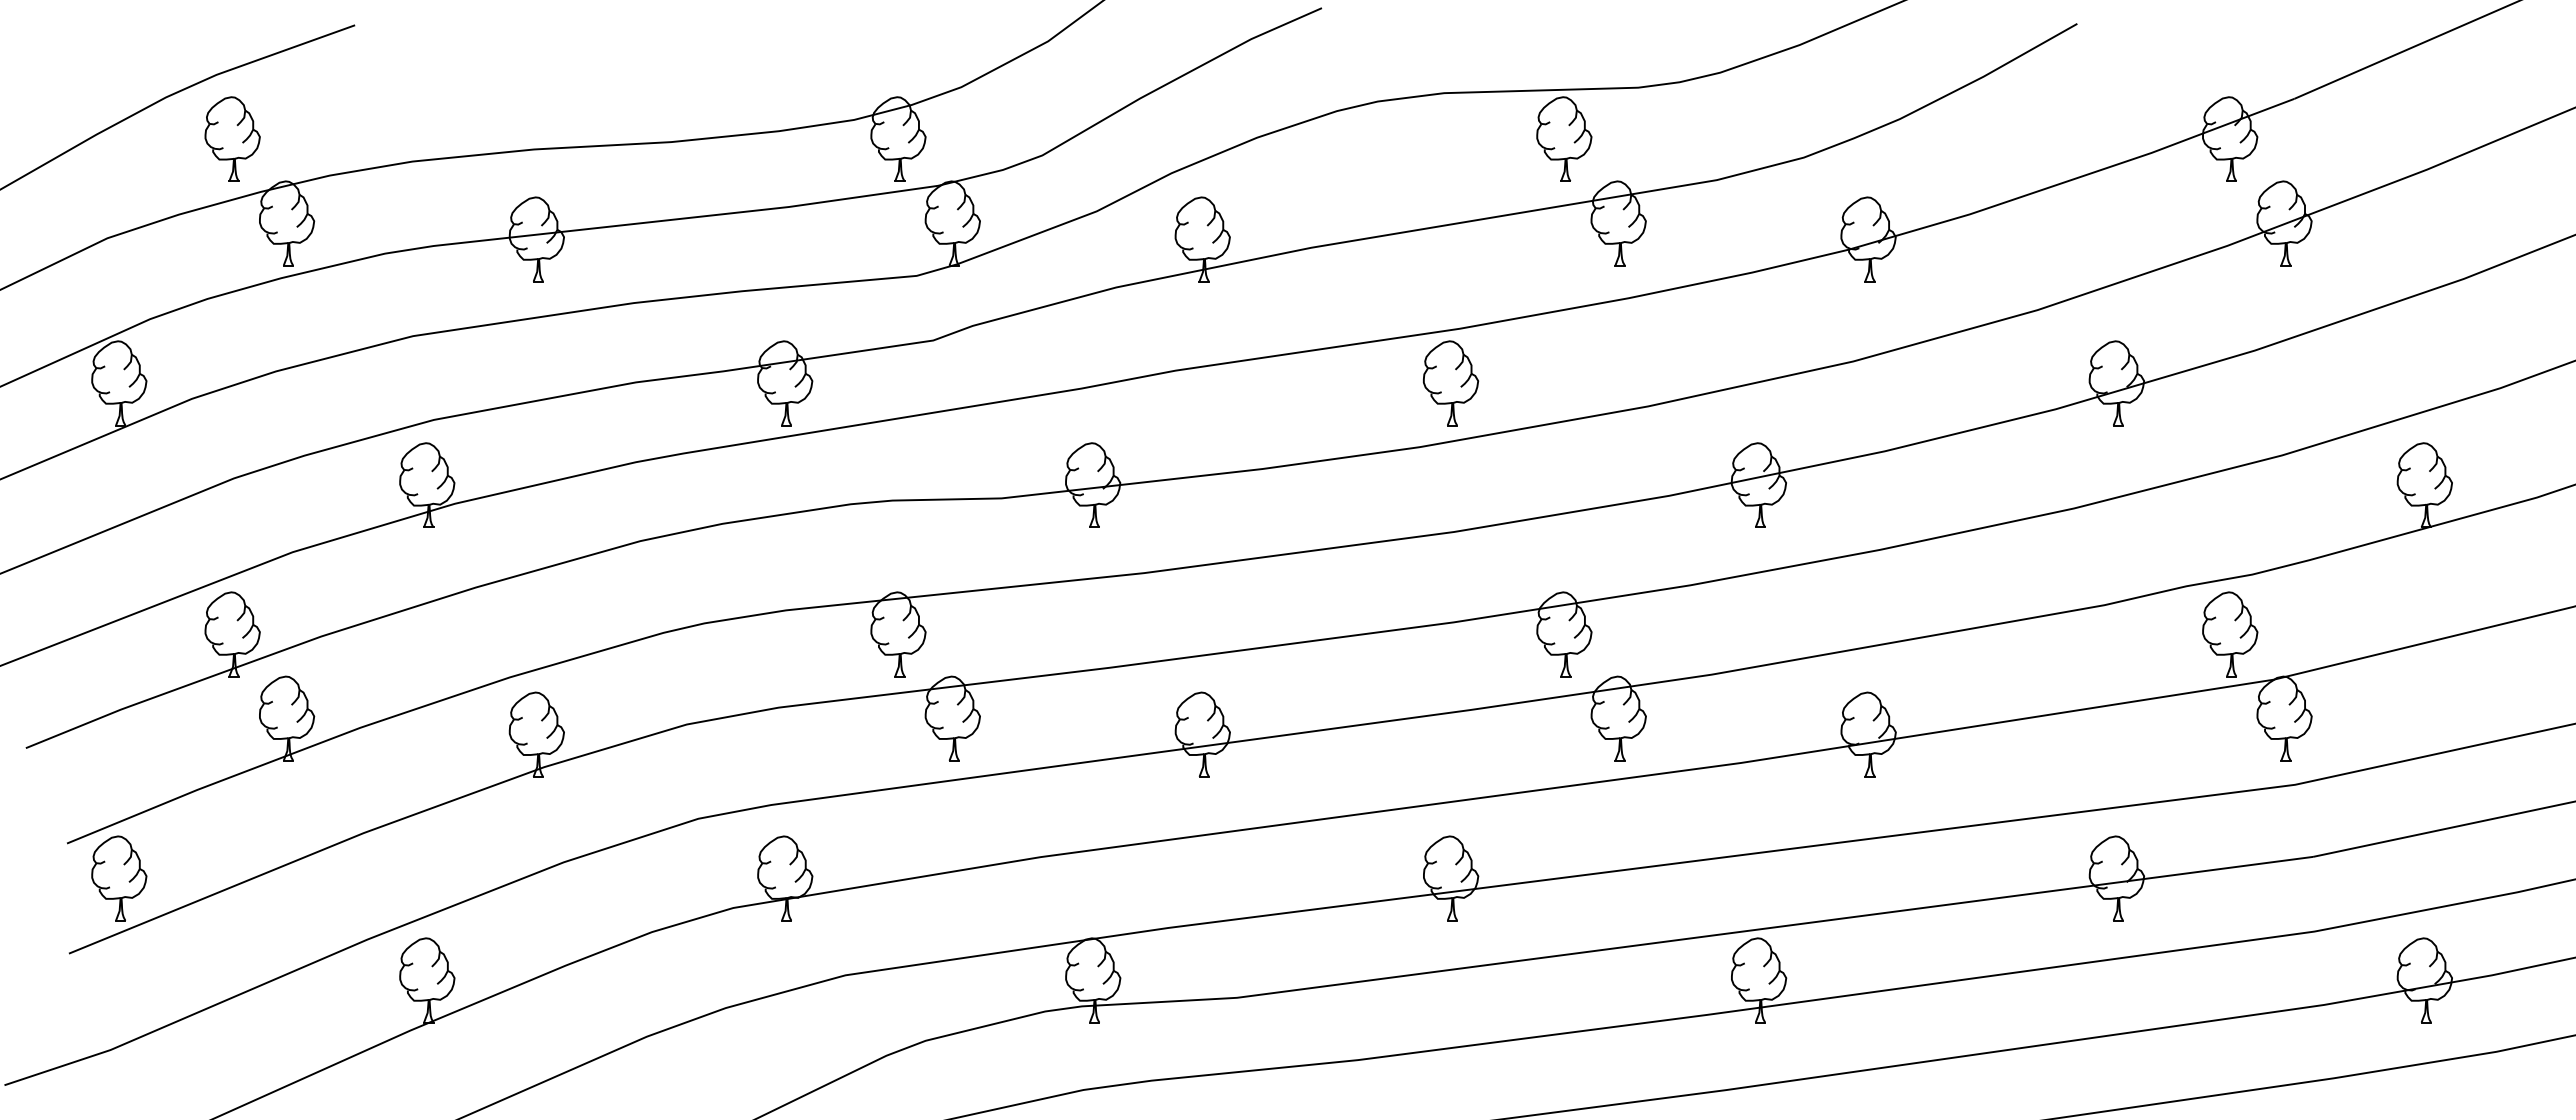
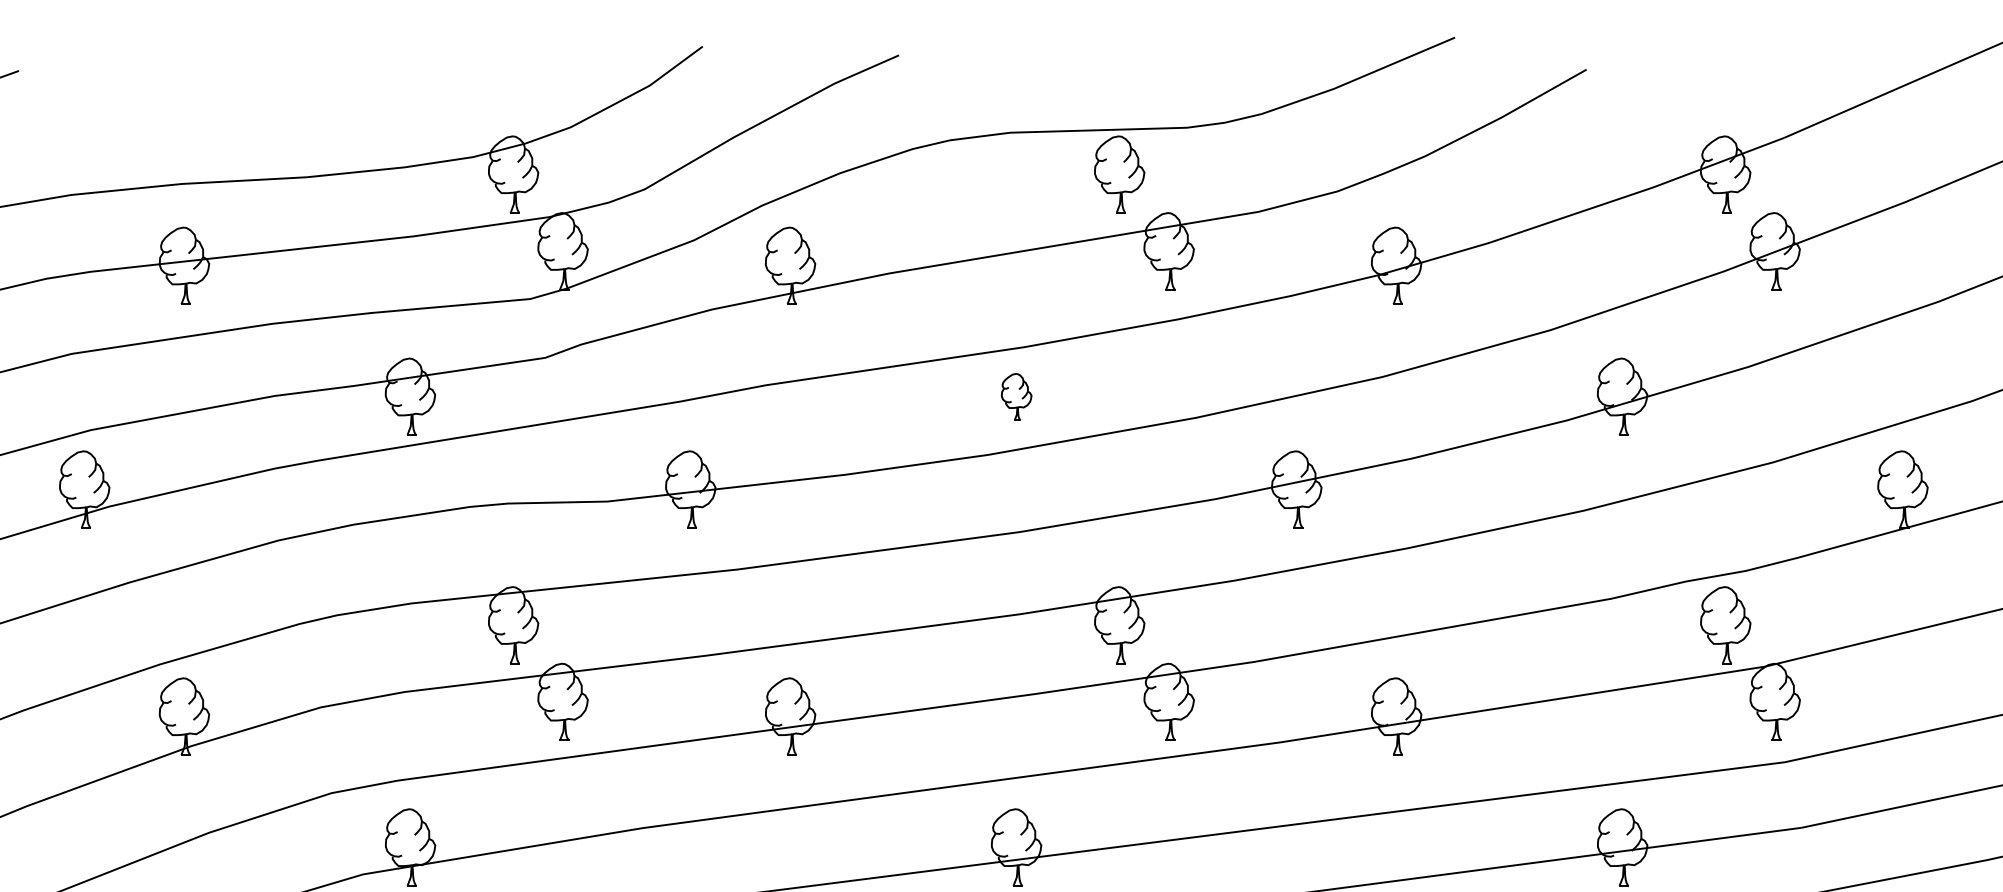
part: (1451, 383) -> (1016, 396), size x0.6

